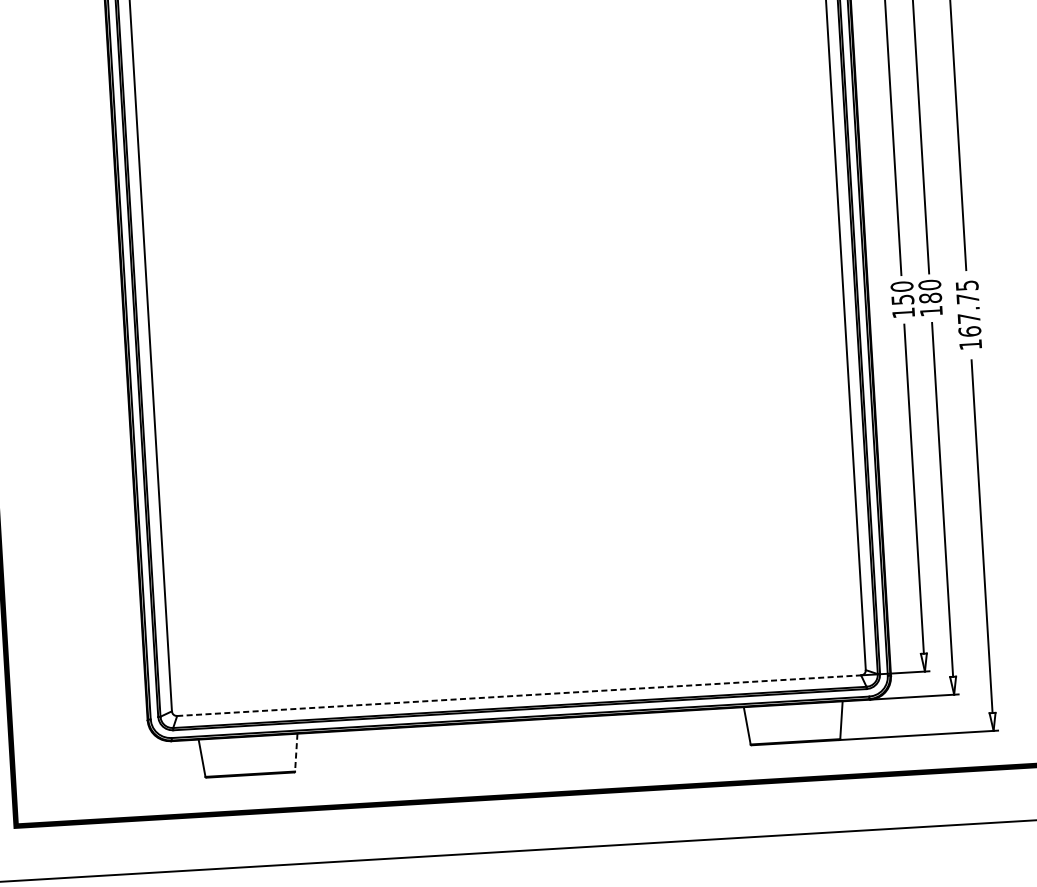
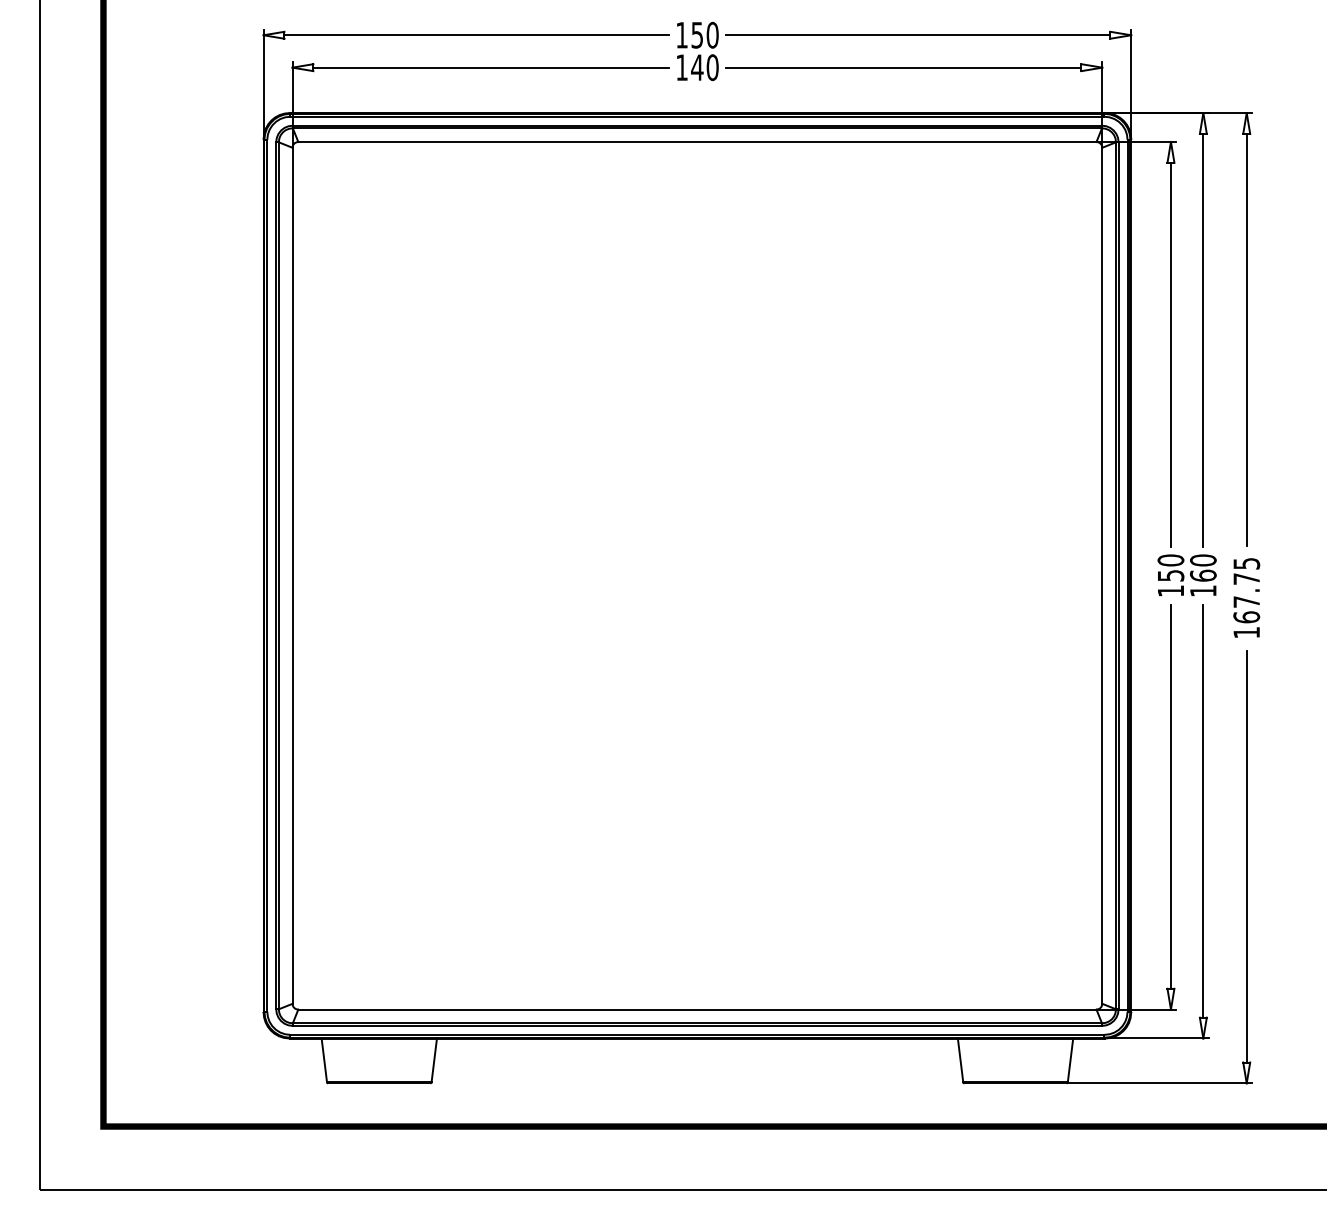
text: (930, 297) -> (1203, 575), 180 -> 160
line: (519, 695) -> (697, 1009), dashed -> solid
line: (296, 752) -> (434, 1060), dashed -> solid

